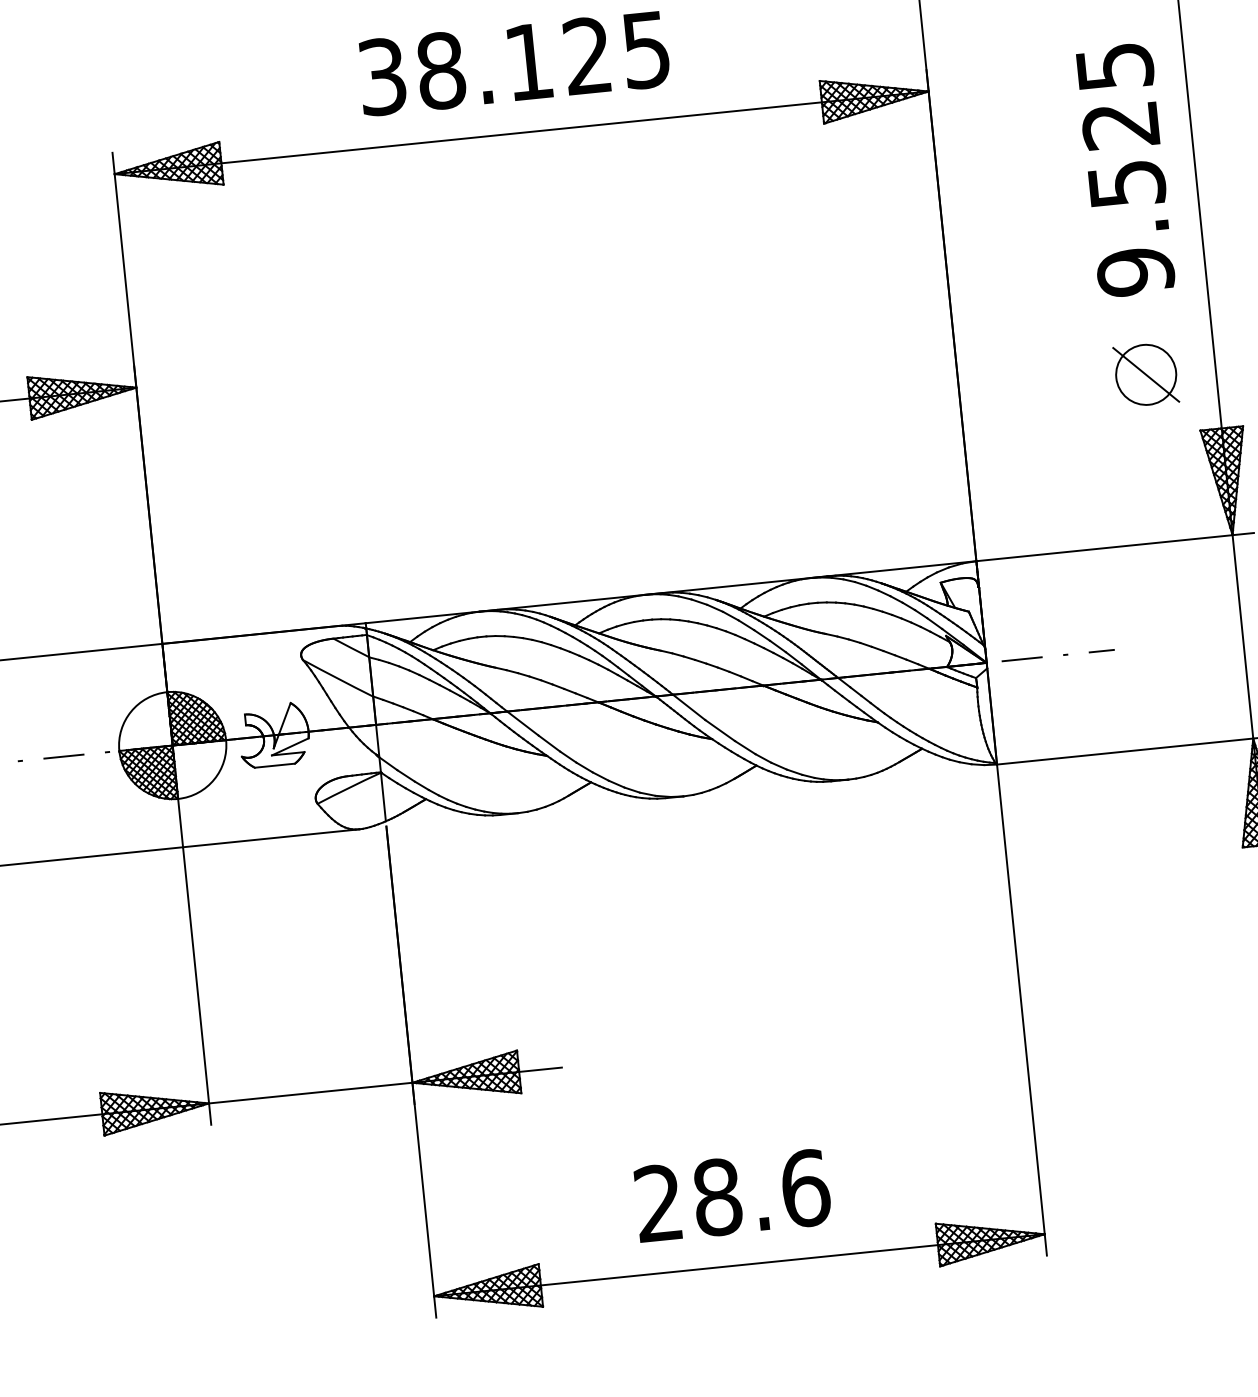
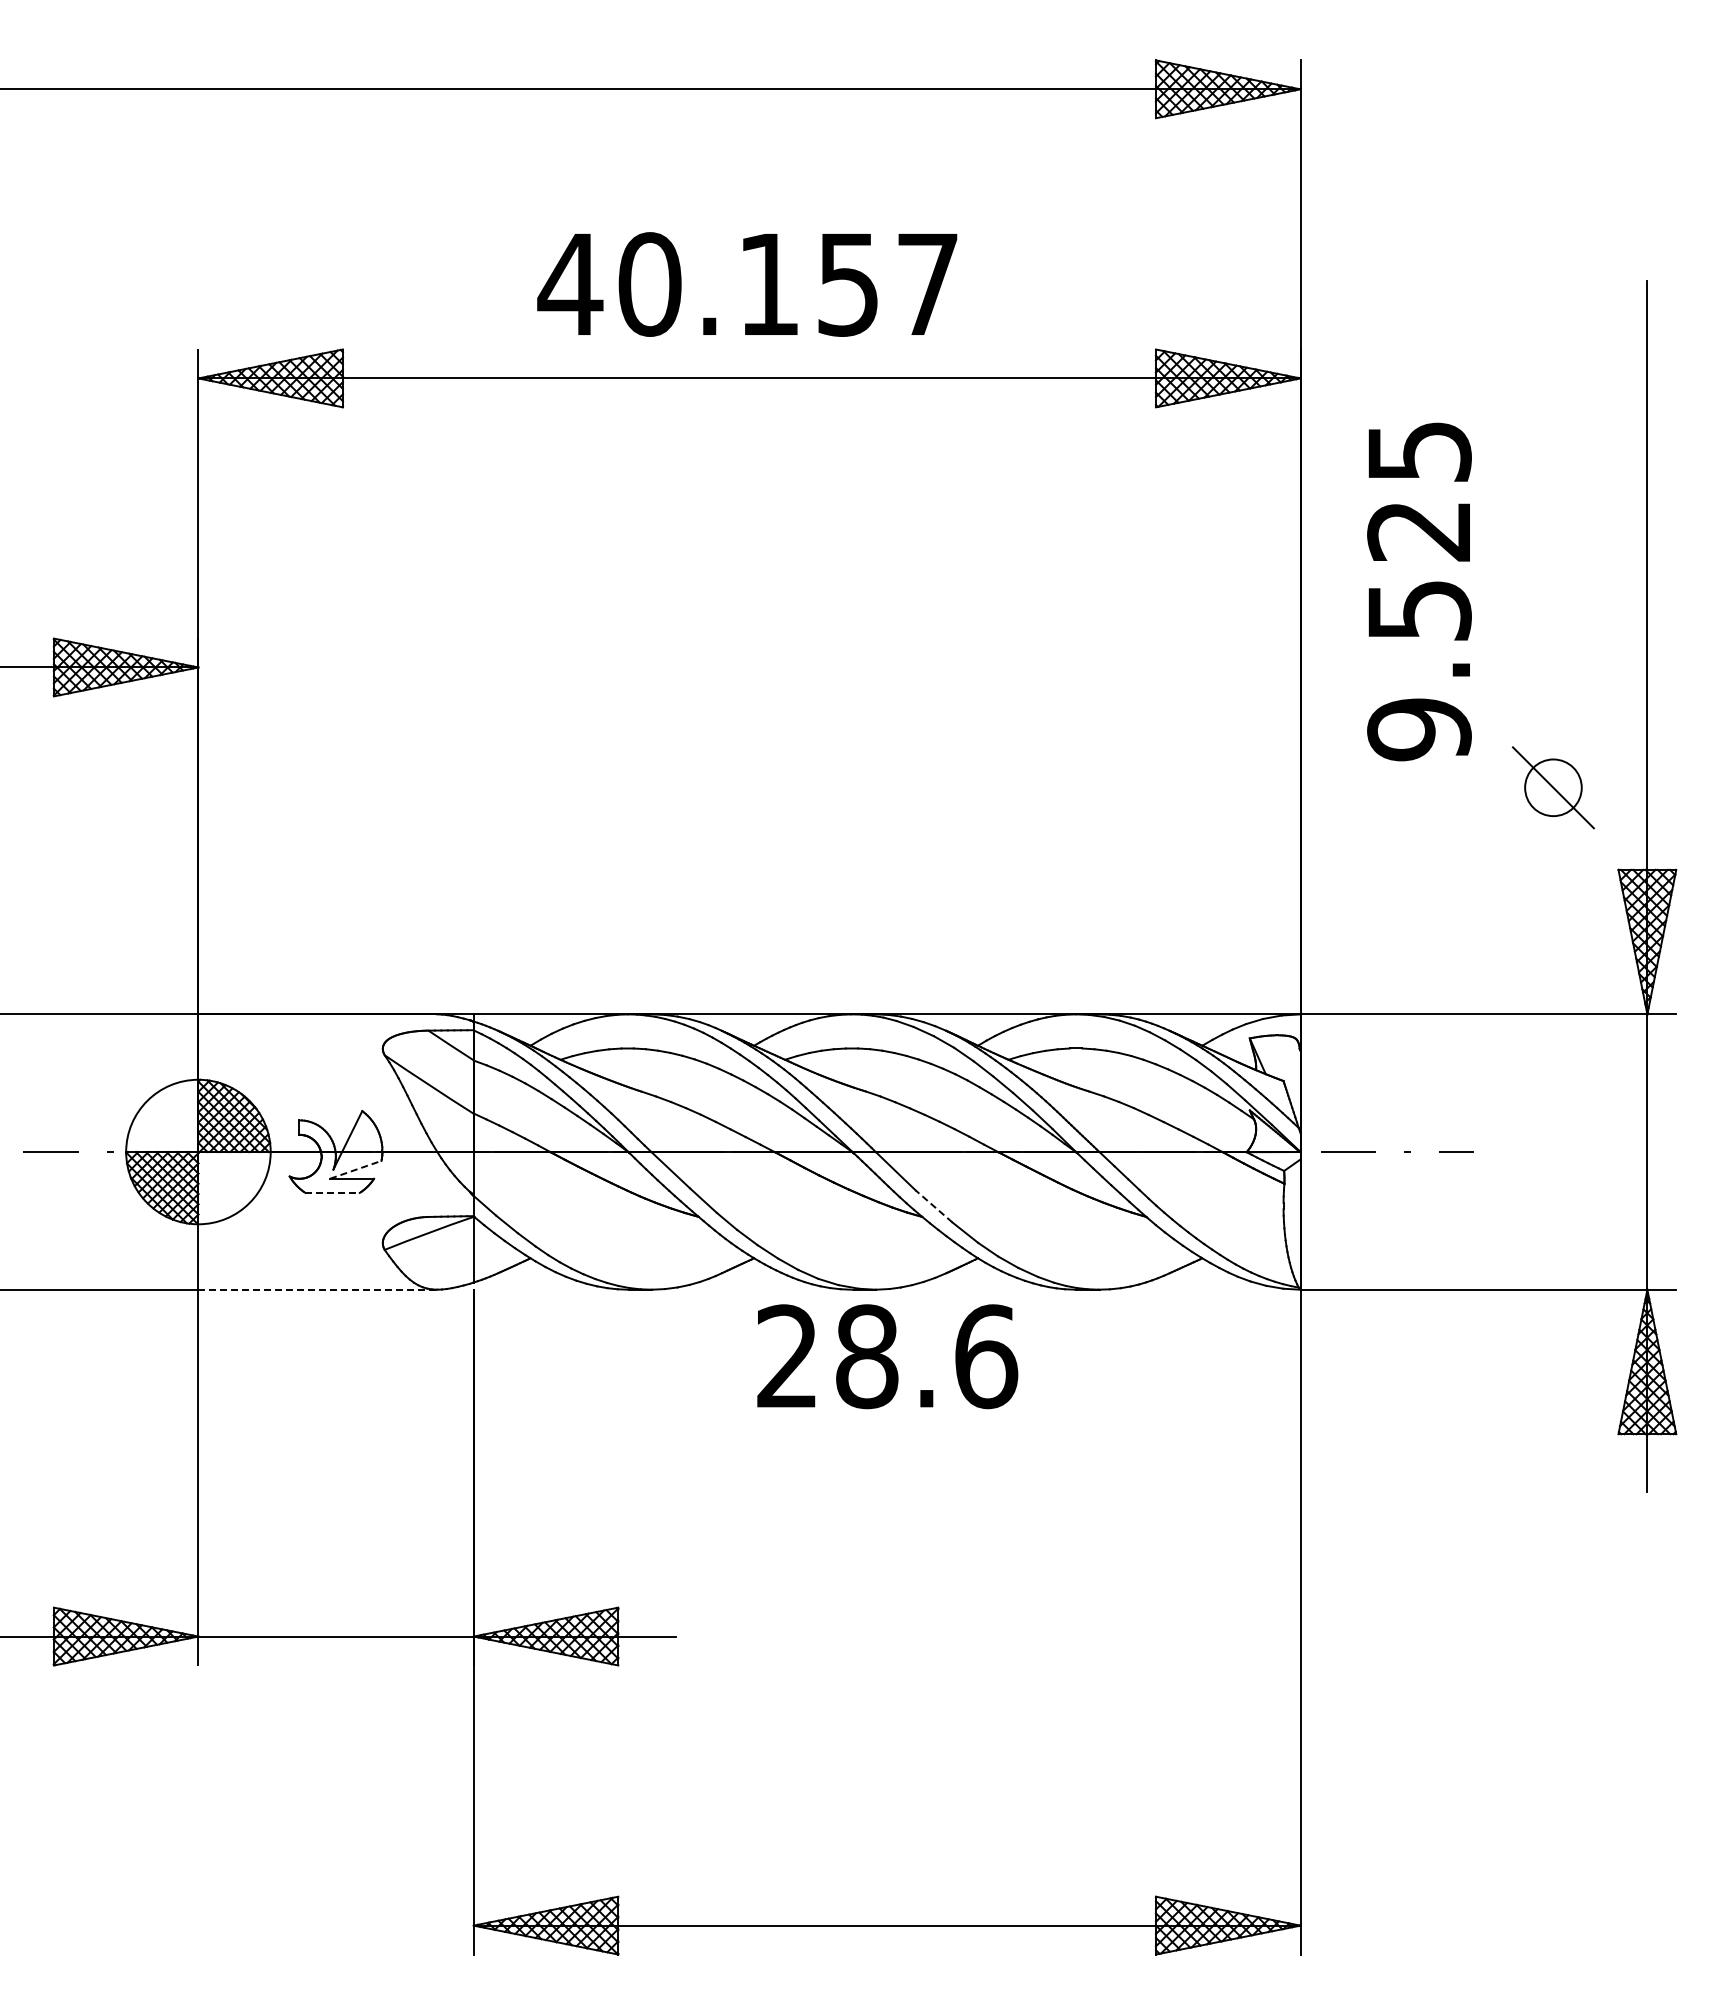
text: (513, 63) -> (747, 284), 38.125 -> 40.157
text: (1125, 170) -> (1419, 591), moved
circle: (1145, 374) -> (1552, 787), size x0.7
line: (720, 730) -> (934, 1206), solid -> dashed
line: (290, 746) -> (356, 1169), solid -> dashed
line: (275, 765) -> (333, 1192), solid -> dashed
line: (271, 838) -> (318, 1289), solid -> dashed
text: (732, 1195) -> (887, 1356), moved

